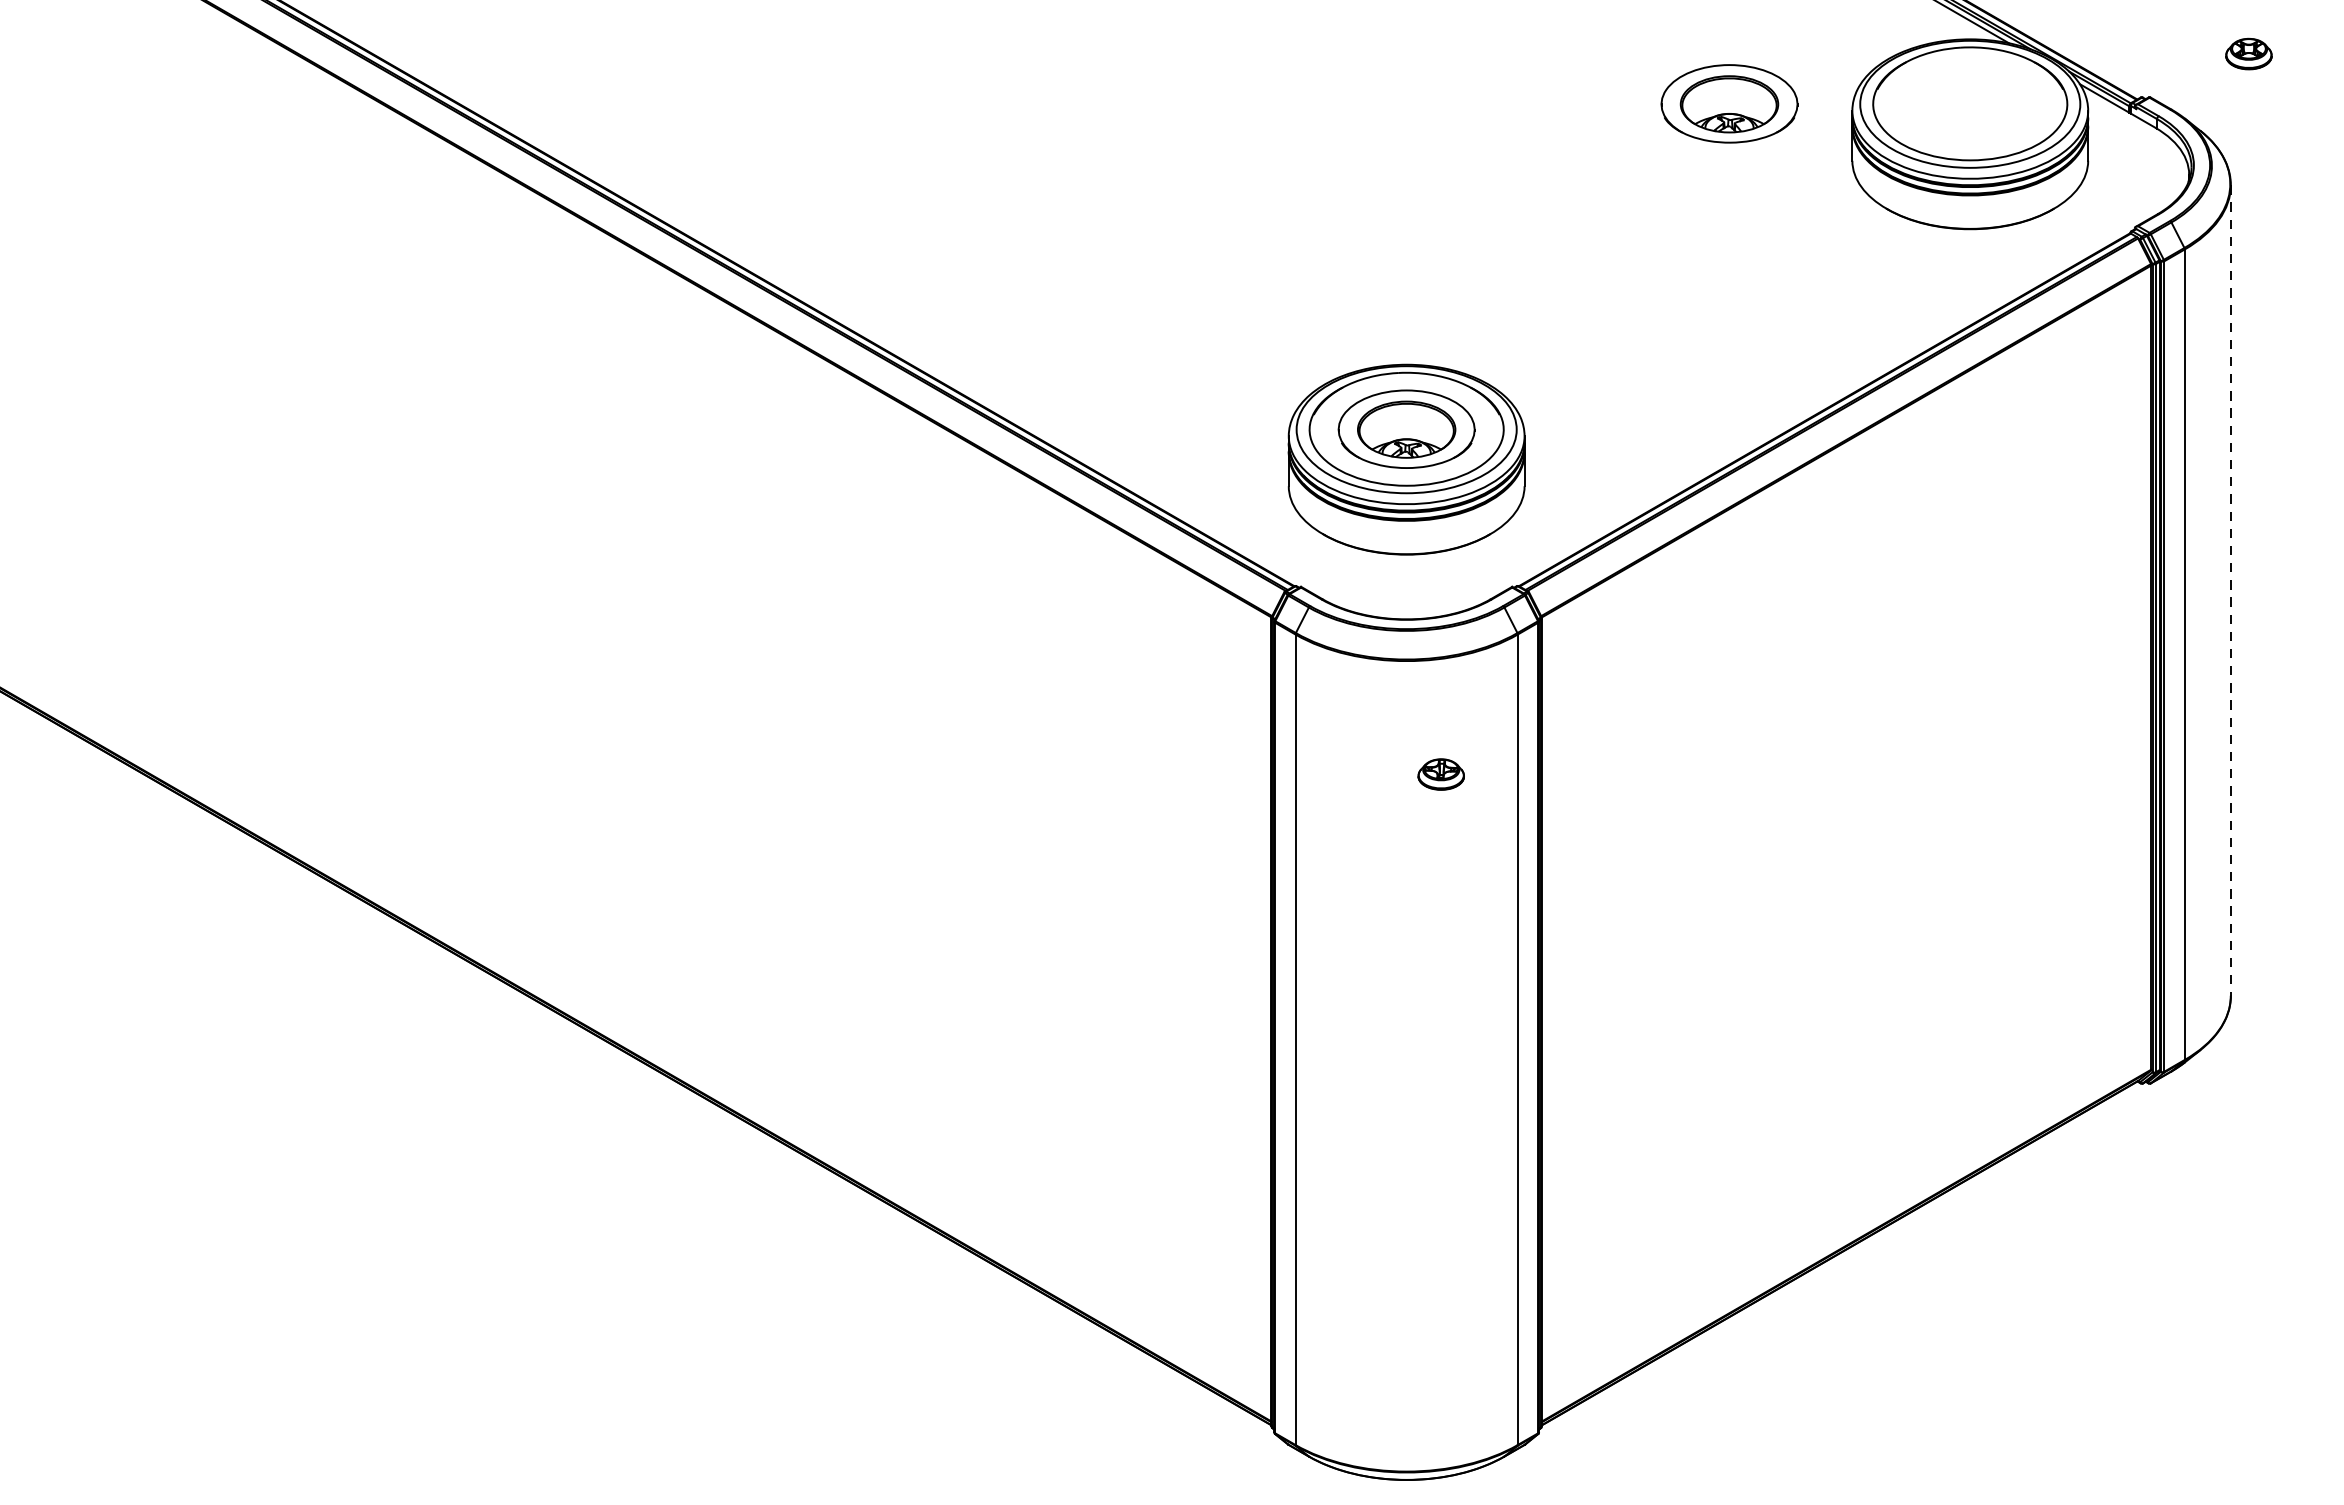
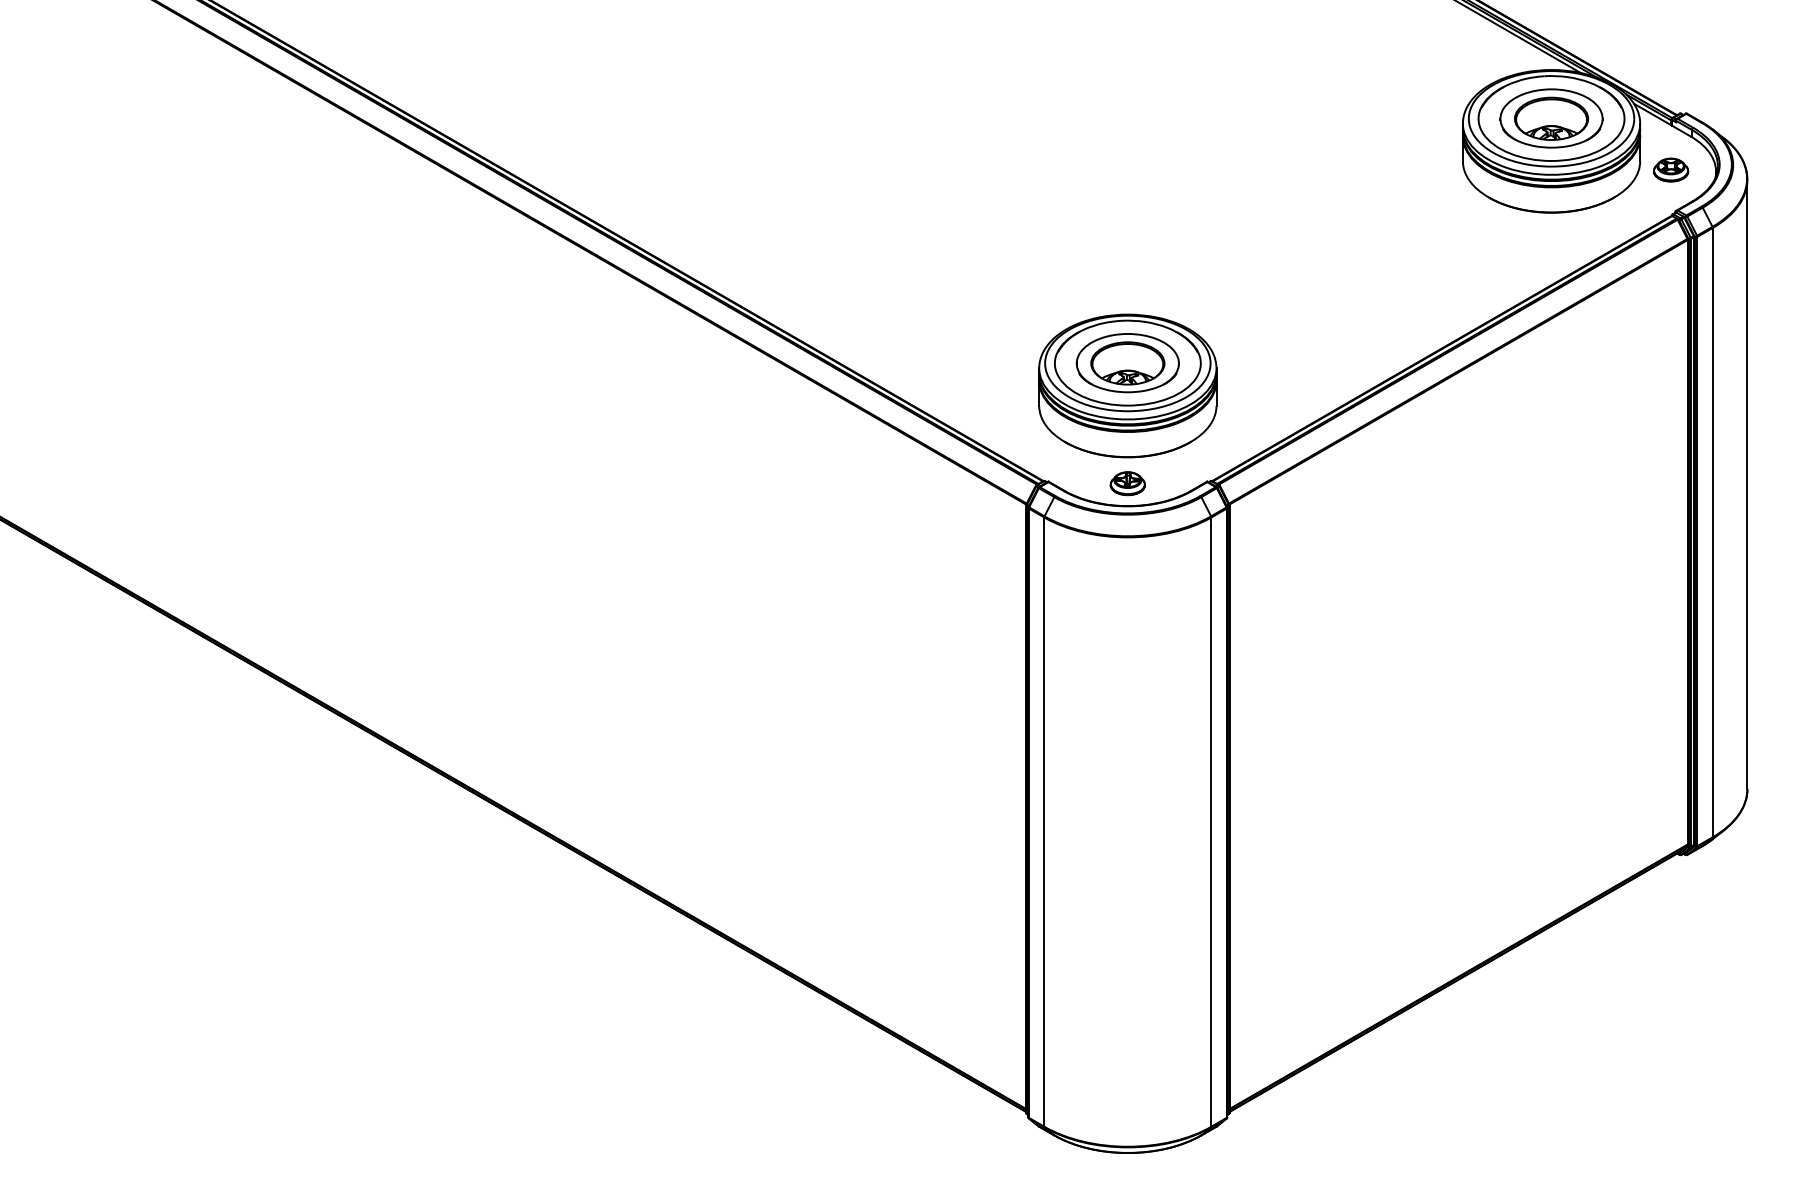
part: (2249, 53) -> (1671, 169), moved
part: (1729, 103) -> (1551, 118), moved
line: (2230, 590) -> (1747, 484), dashed -> solid
part: (1440, 774) -> (1127, 483), moved

